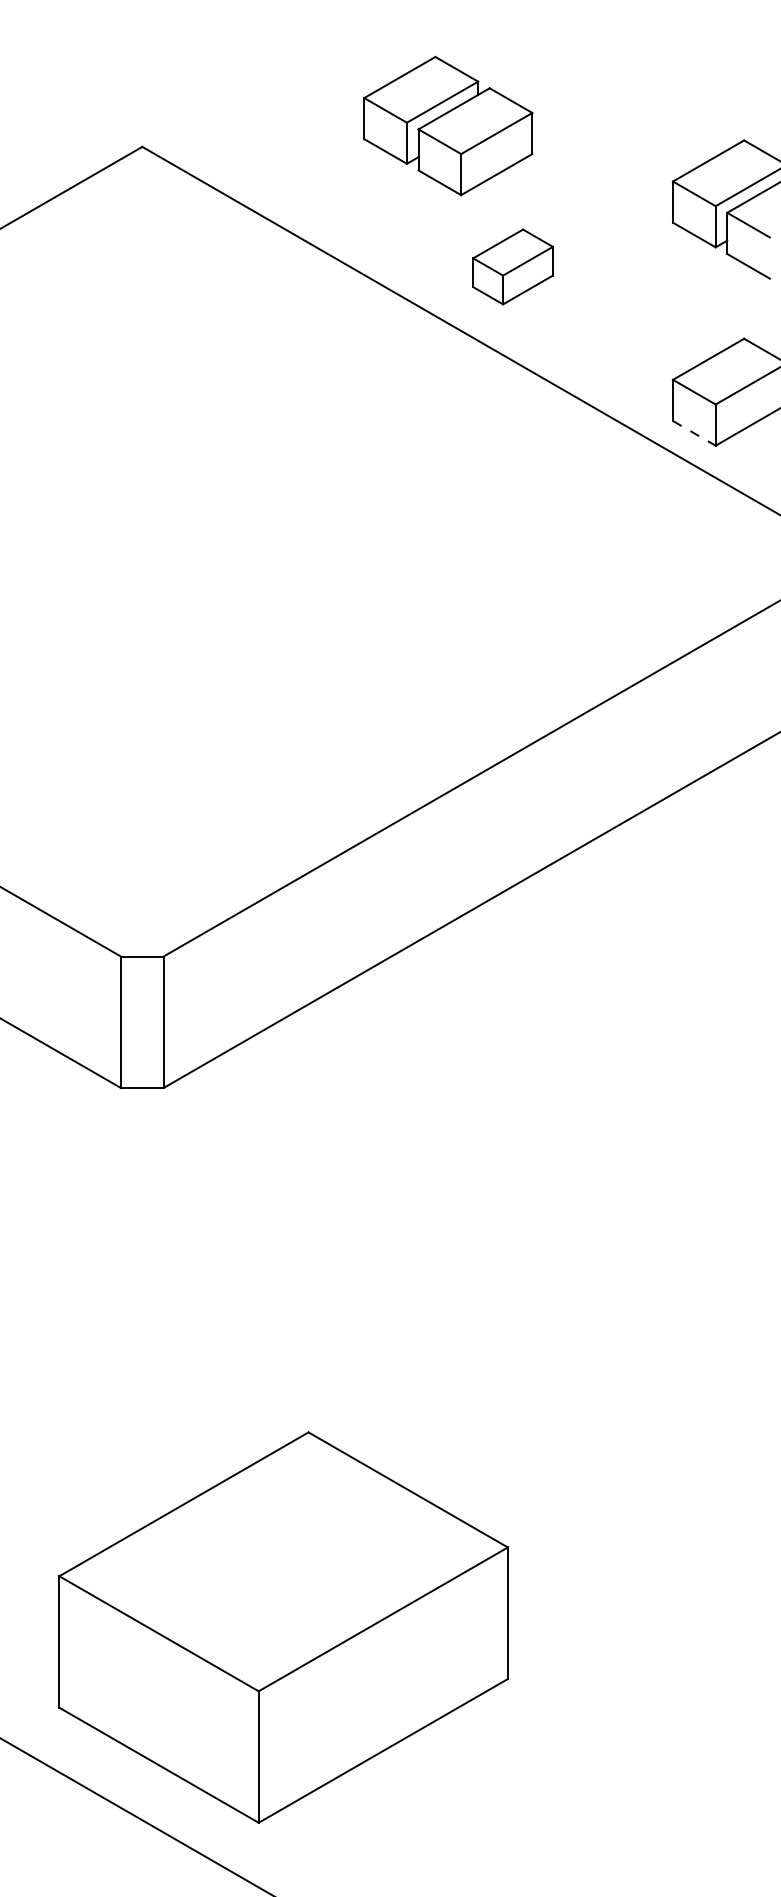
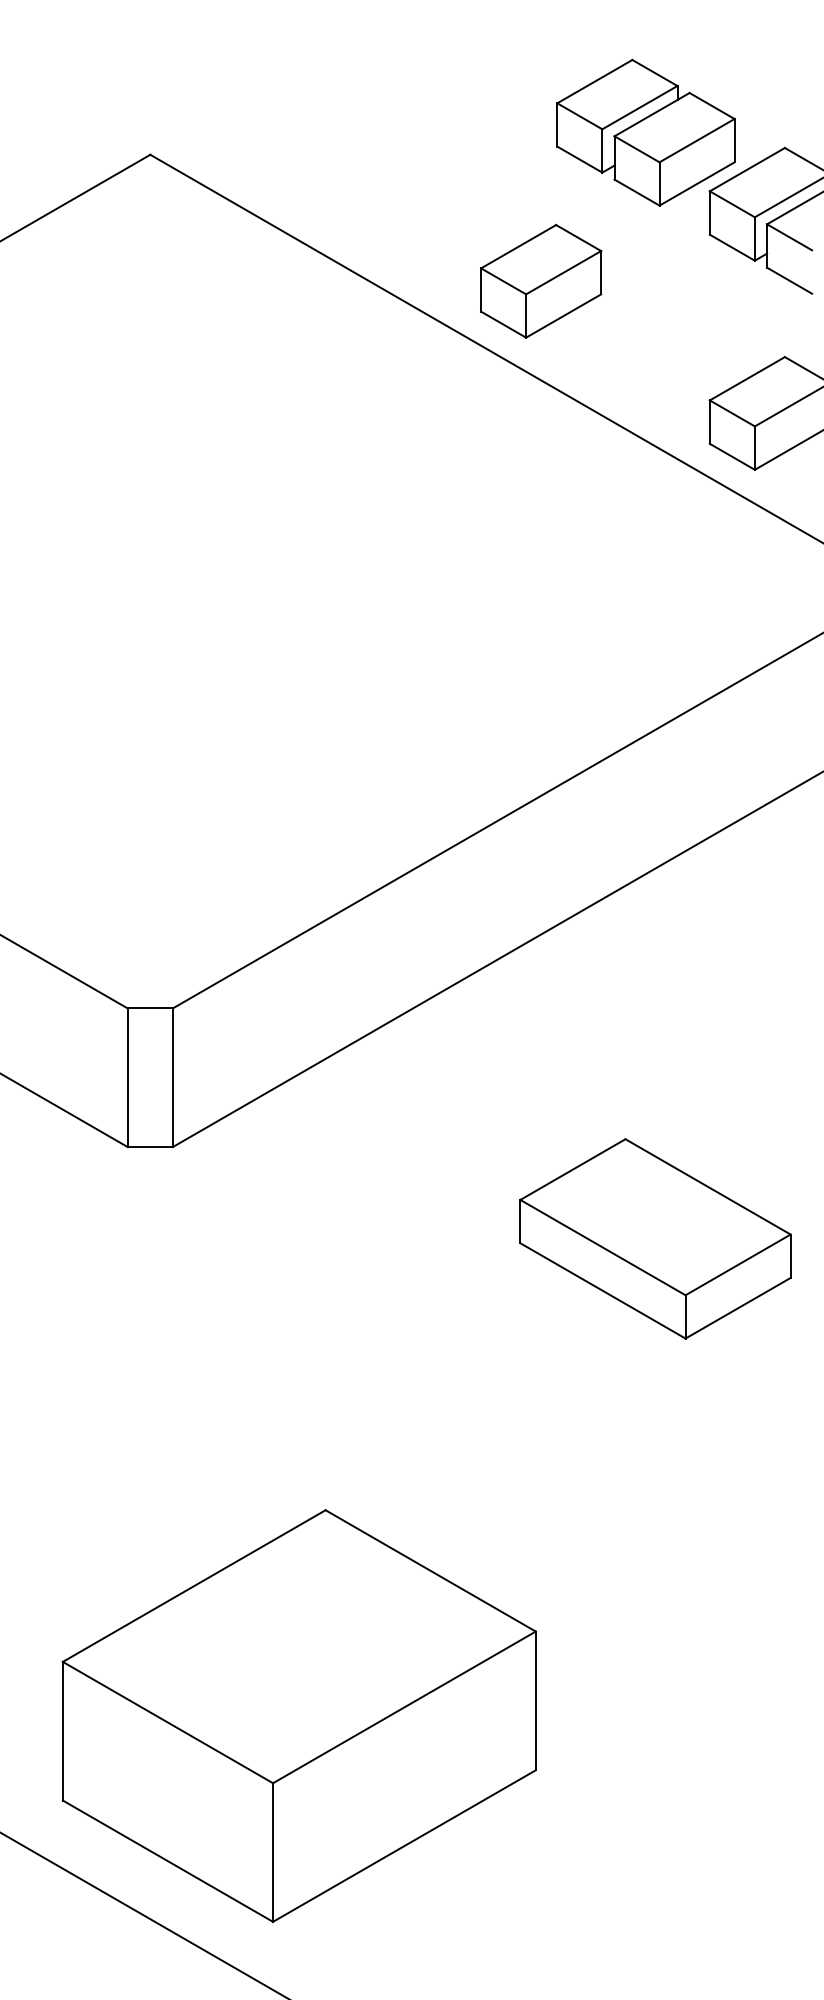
part: (447, 125) -> (645, 132), moved
part: (513, 267) -> (541, 281), size x1.43
line: (694, 433) -> (732, 456), dashed -> solid
part: (621, 1174) -> (655, 1238), added

